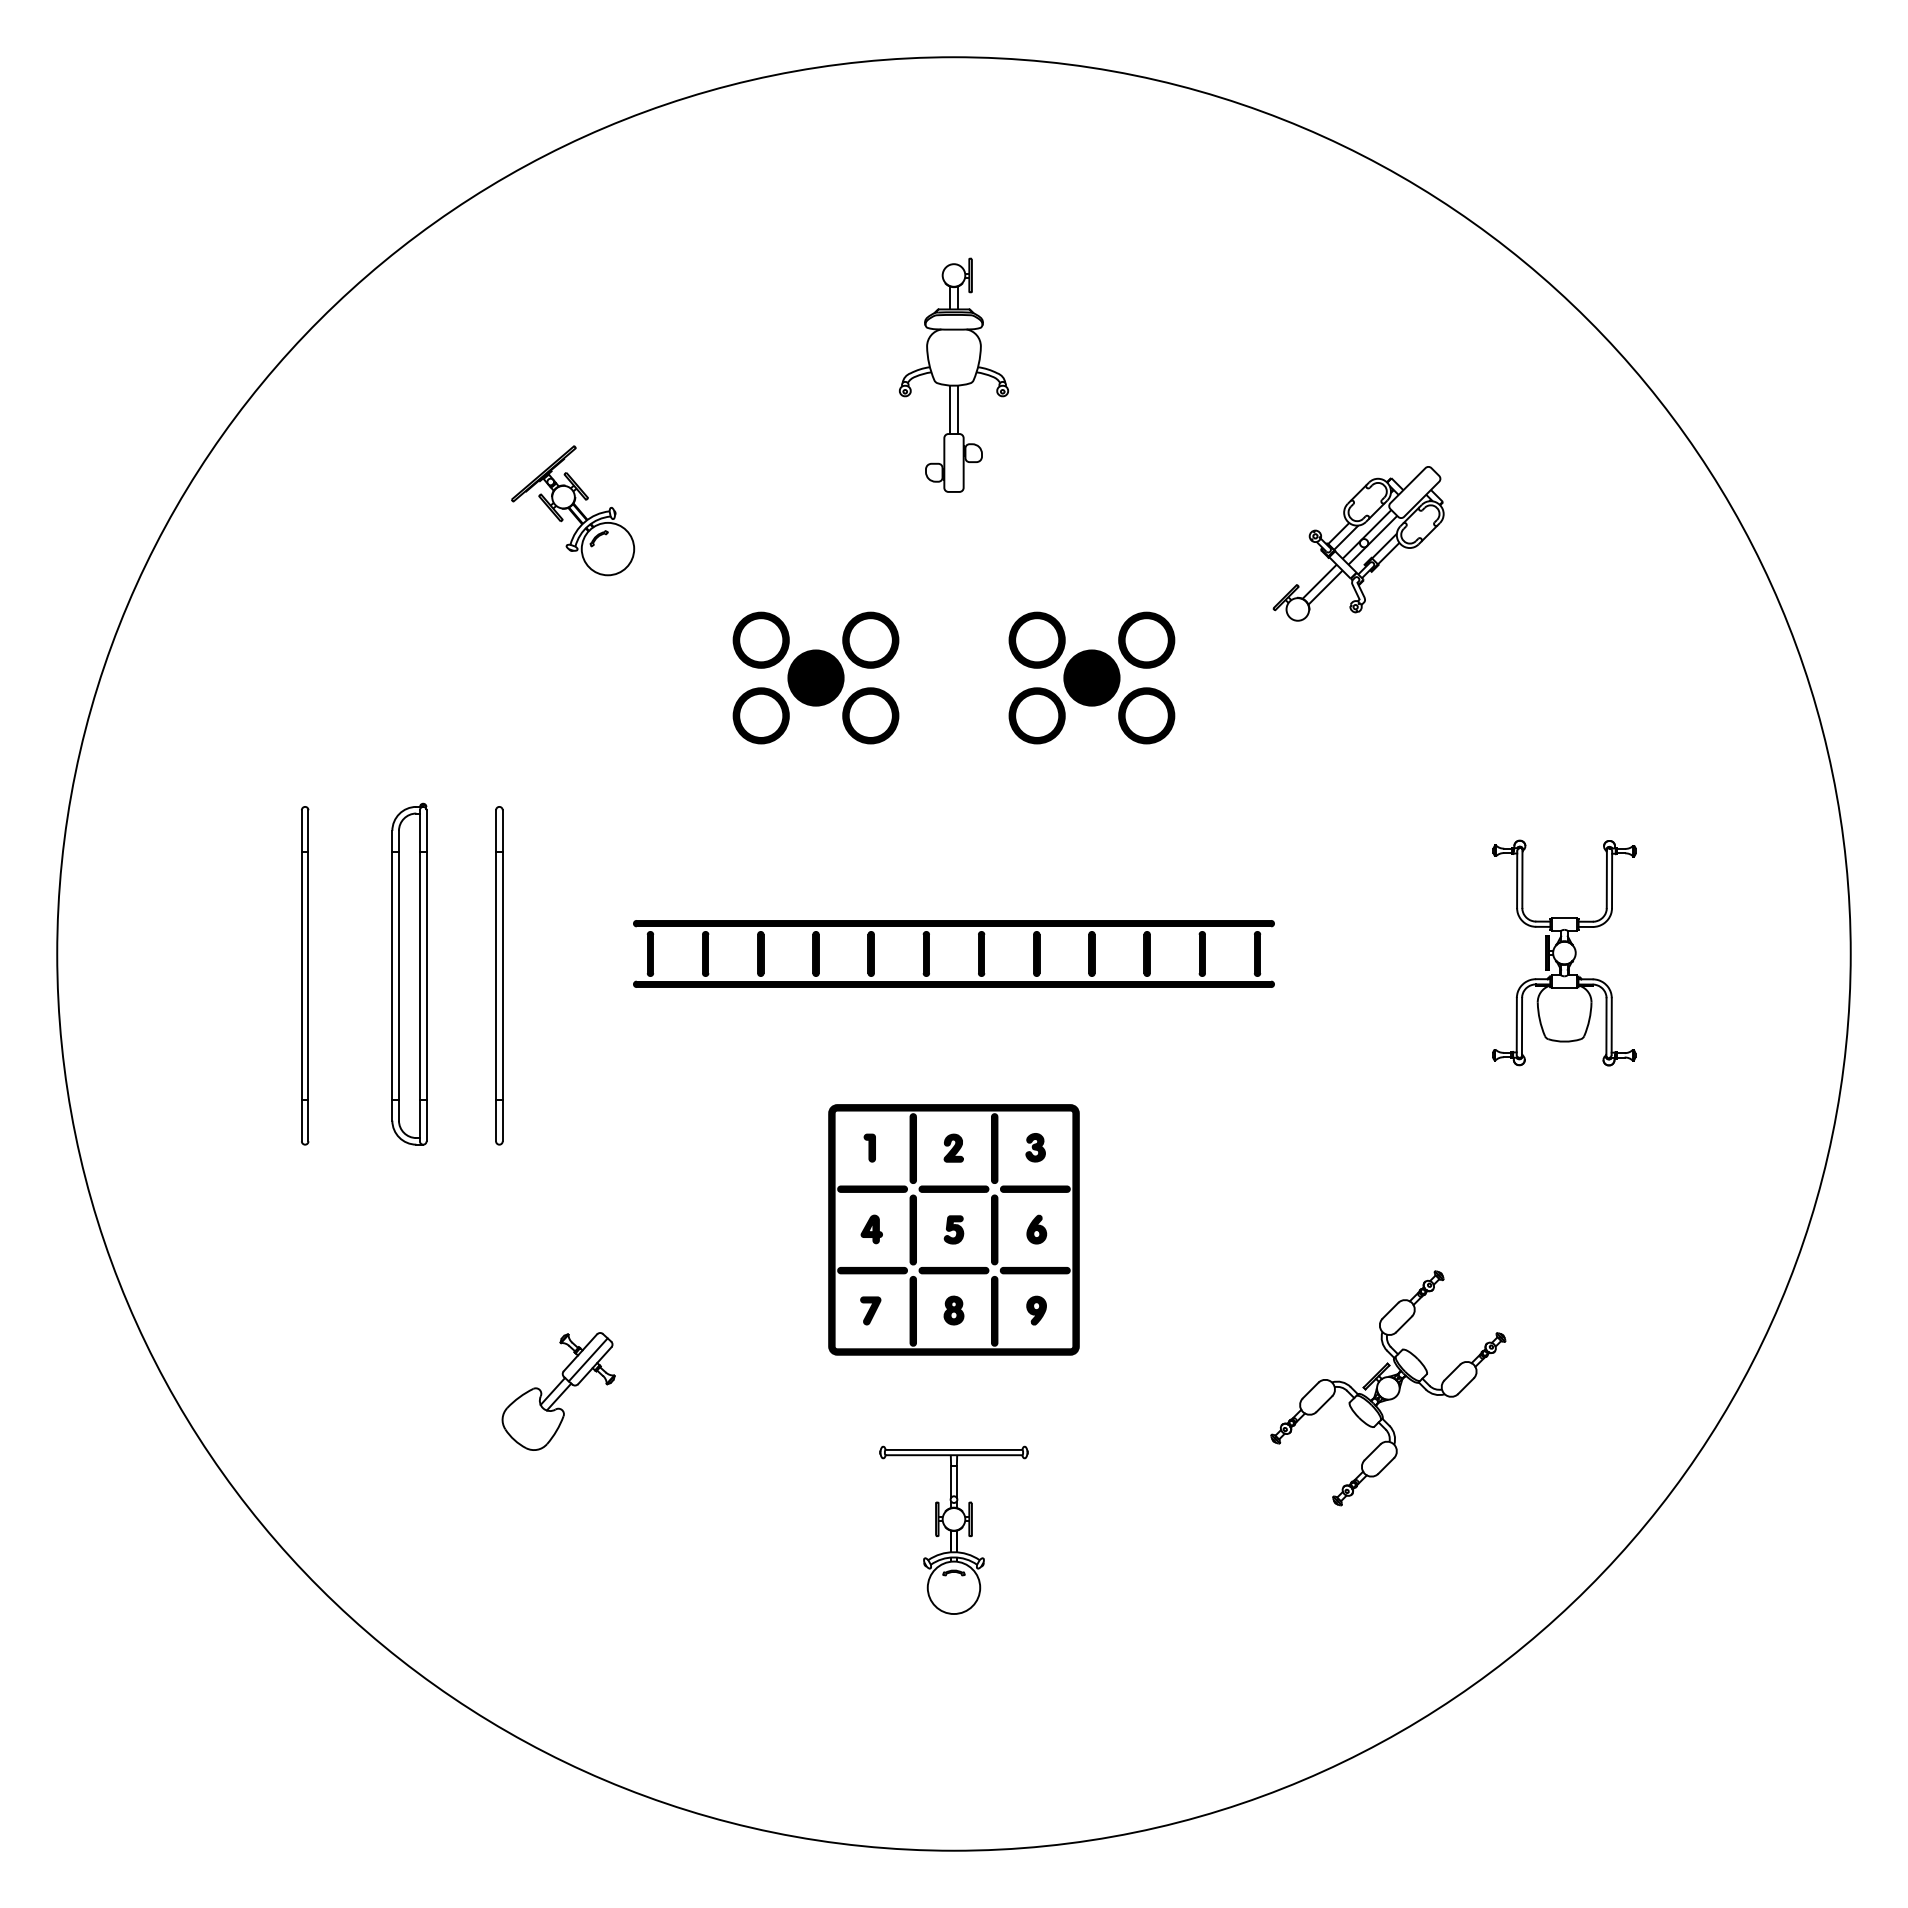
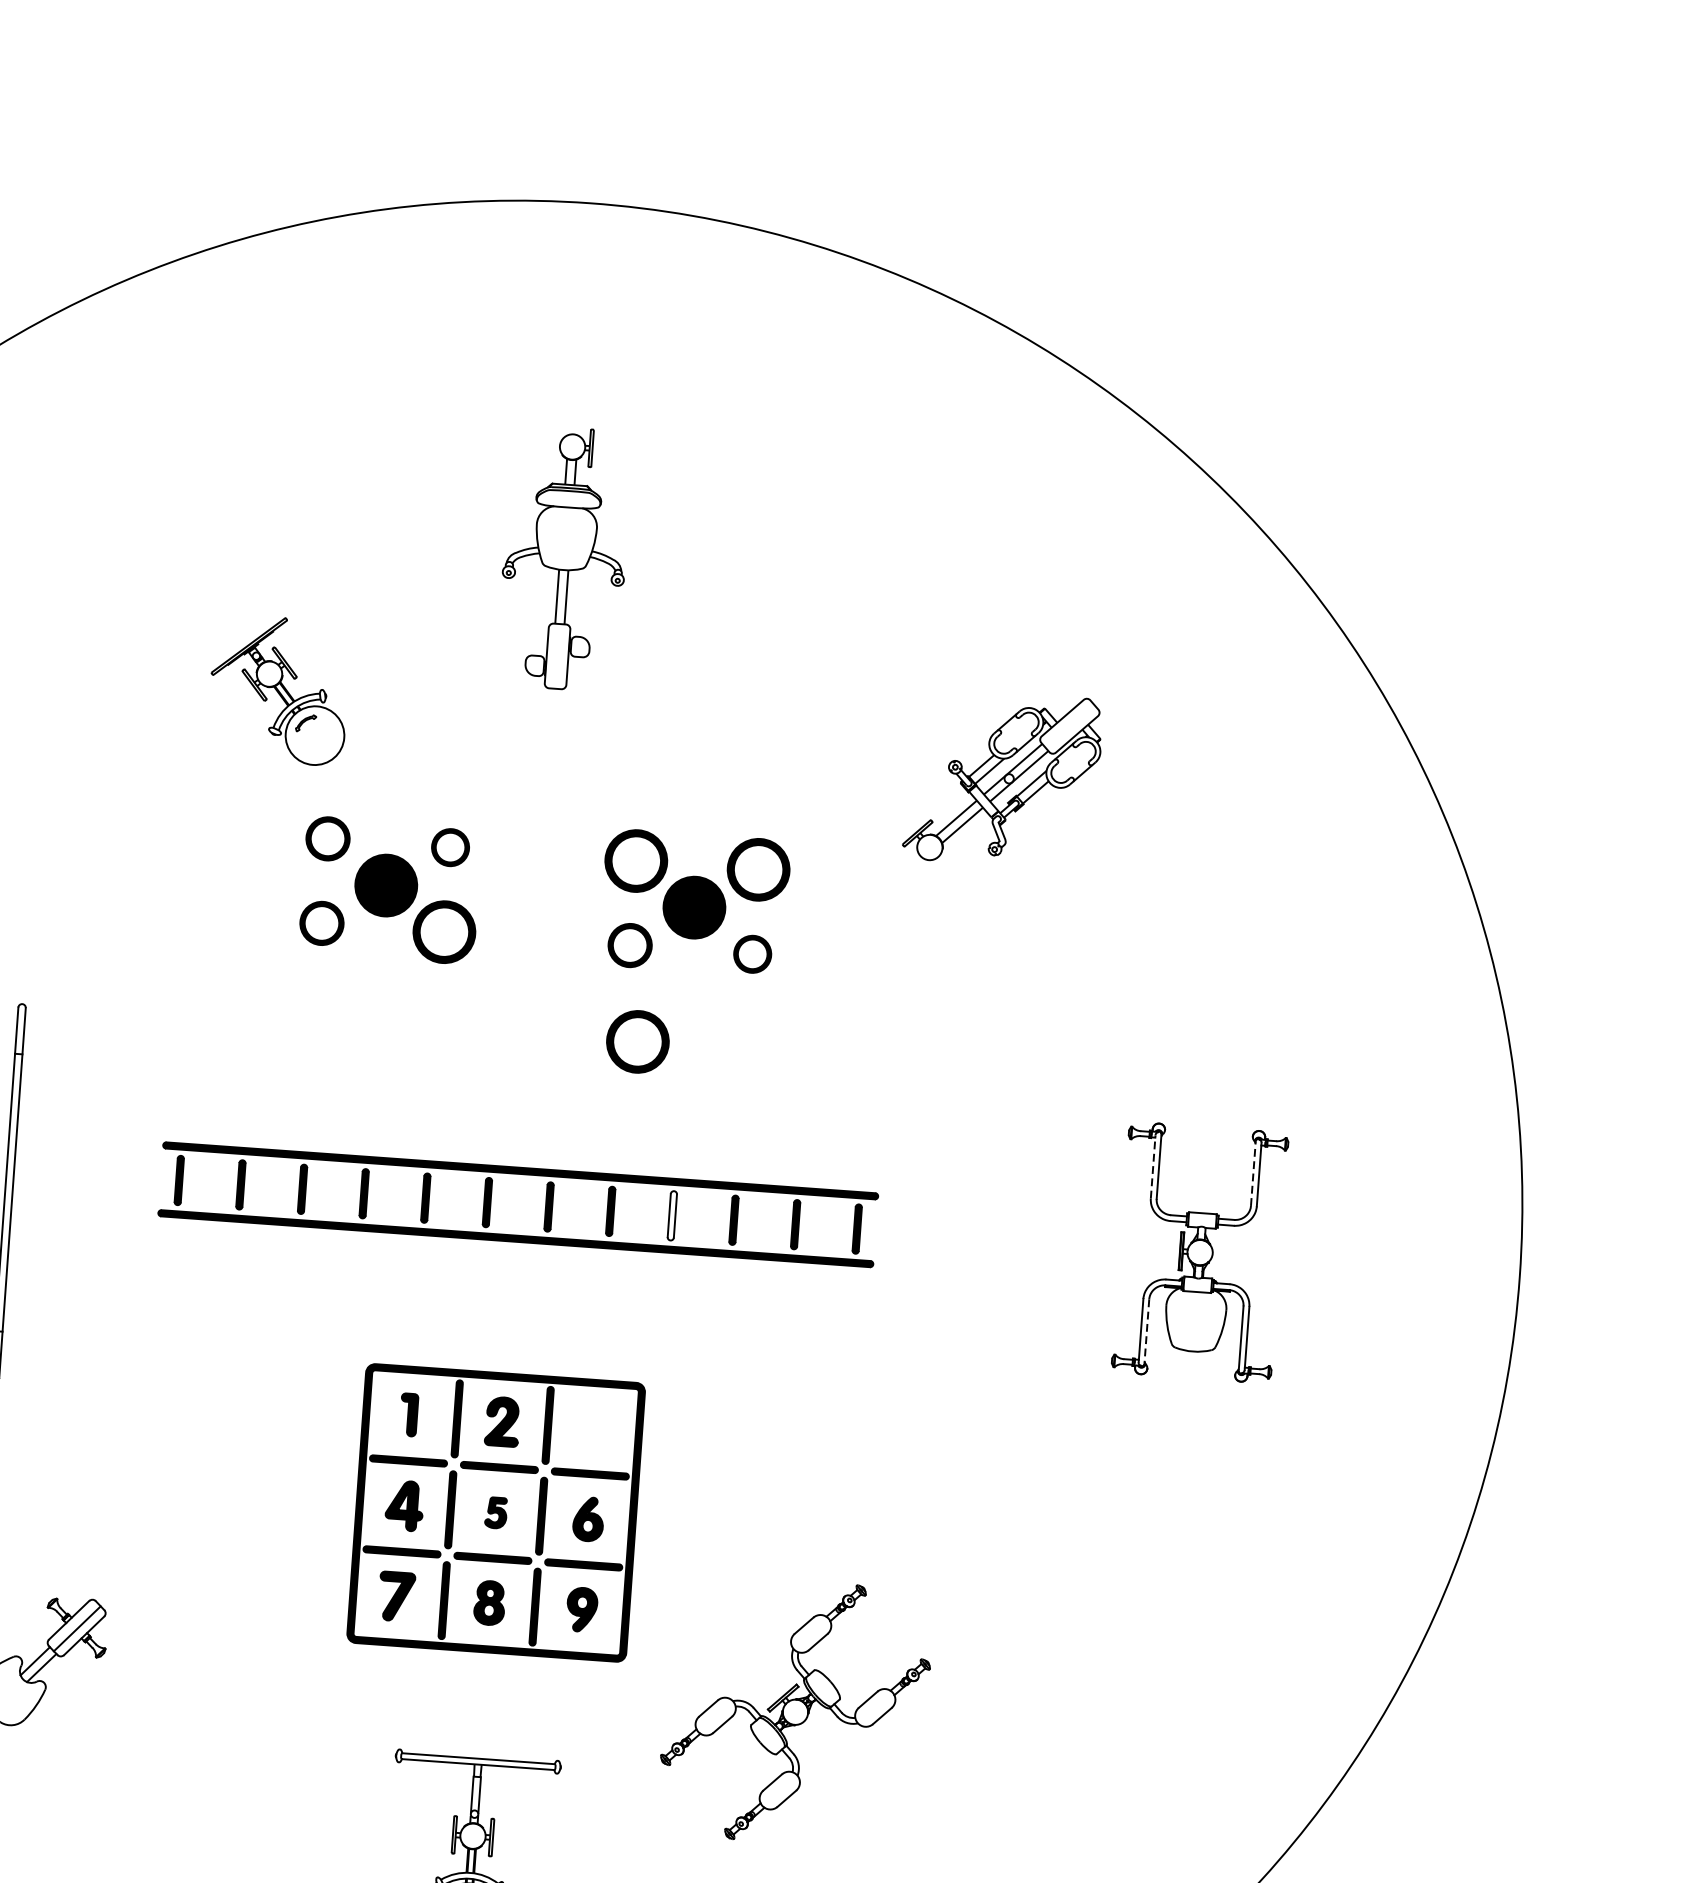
part: (573, 510) -> (279, 689), moved
part: (760, 639) -> (327, 838), size x0.7
part: (870, 639) -> (450, 846), size x0.6
part: (760, 715) -> (321, 922), size x0.7
part: (1036, 715) -> (629, 945), size x0.7
part: (1146, 715) -> (752, 953), size x0.6
part: (1049, 800) -> (637, 1041), added
line: (1517, 879) -> (1153, 1166), solid -> dashed
line: (1606, 879) -> (1252, 1173), solid -> dashed
fill: (1091, 953) -> (671, 1215), removed
line: (1522, 1026) -> (1147, 1331), solid -> dashed
part: (869, 1147) -> (408, 1414), size x1.4
part: (953, 1147) -> (502, 1420), size x1.6
part: (1035, 1147) -> (593, 1427), removed
part: (871, 1229) -> (404, 1505), size x1.6
part: (1036, 1229) -> (588, 1519), size x1.4
part: (870, 1310) -> (396, 1596), size x1.6
part: (953, 1310) -> (489, 1602), size x1.4
part: (1036, 1310) -> (581, 1609), size x1.4
part: (1388, 1388) -> (795, 1712), moved

